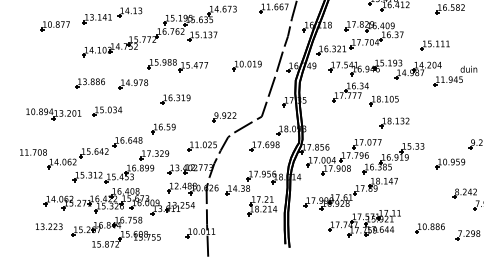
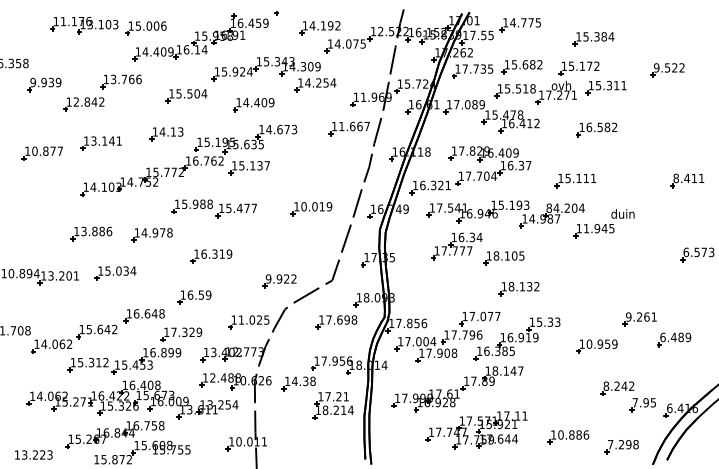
part: (130, 12) -> (166, 134), moved
text: (416, 64) -> (549, 207), 14.204 -> 84.204
text: (48, 226) -> (33, 454), moved

